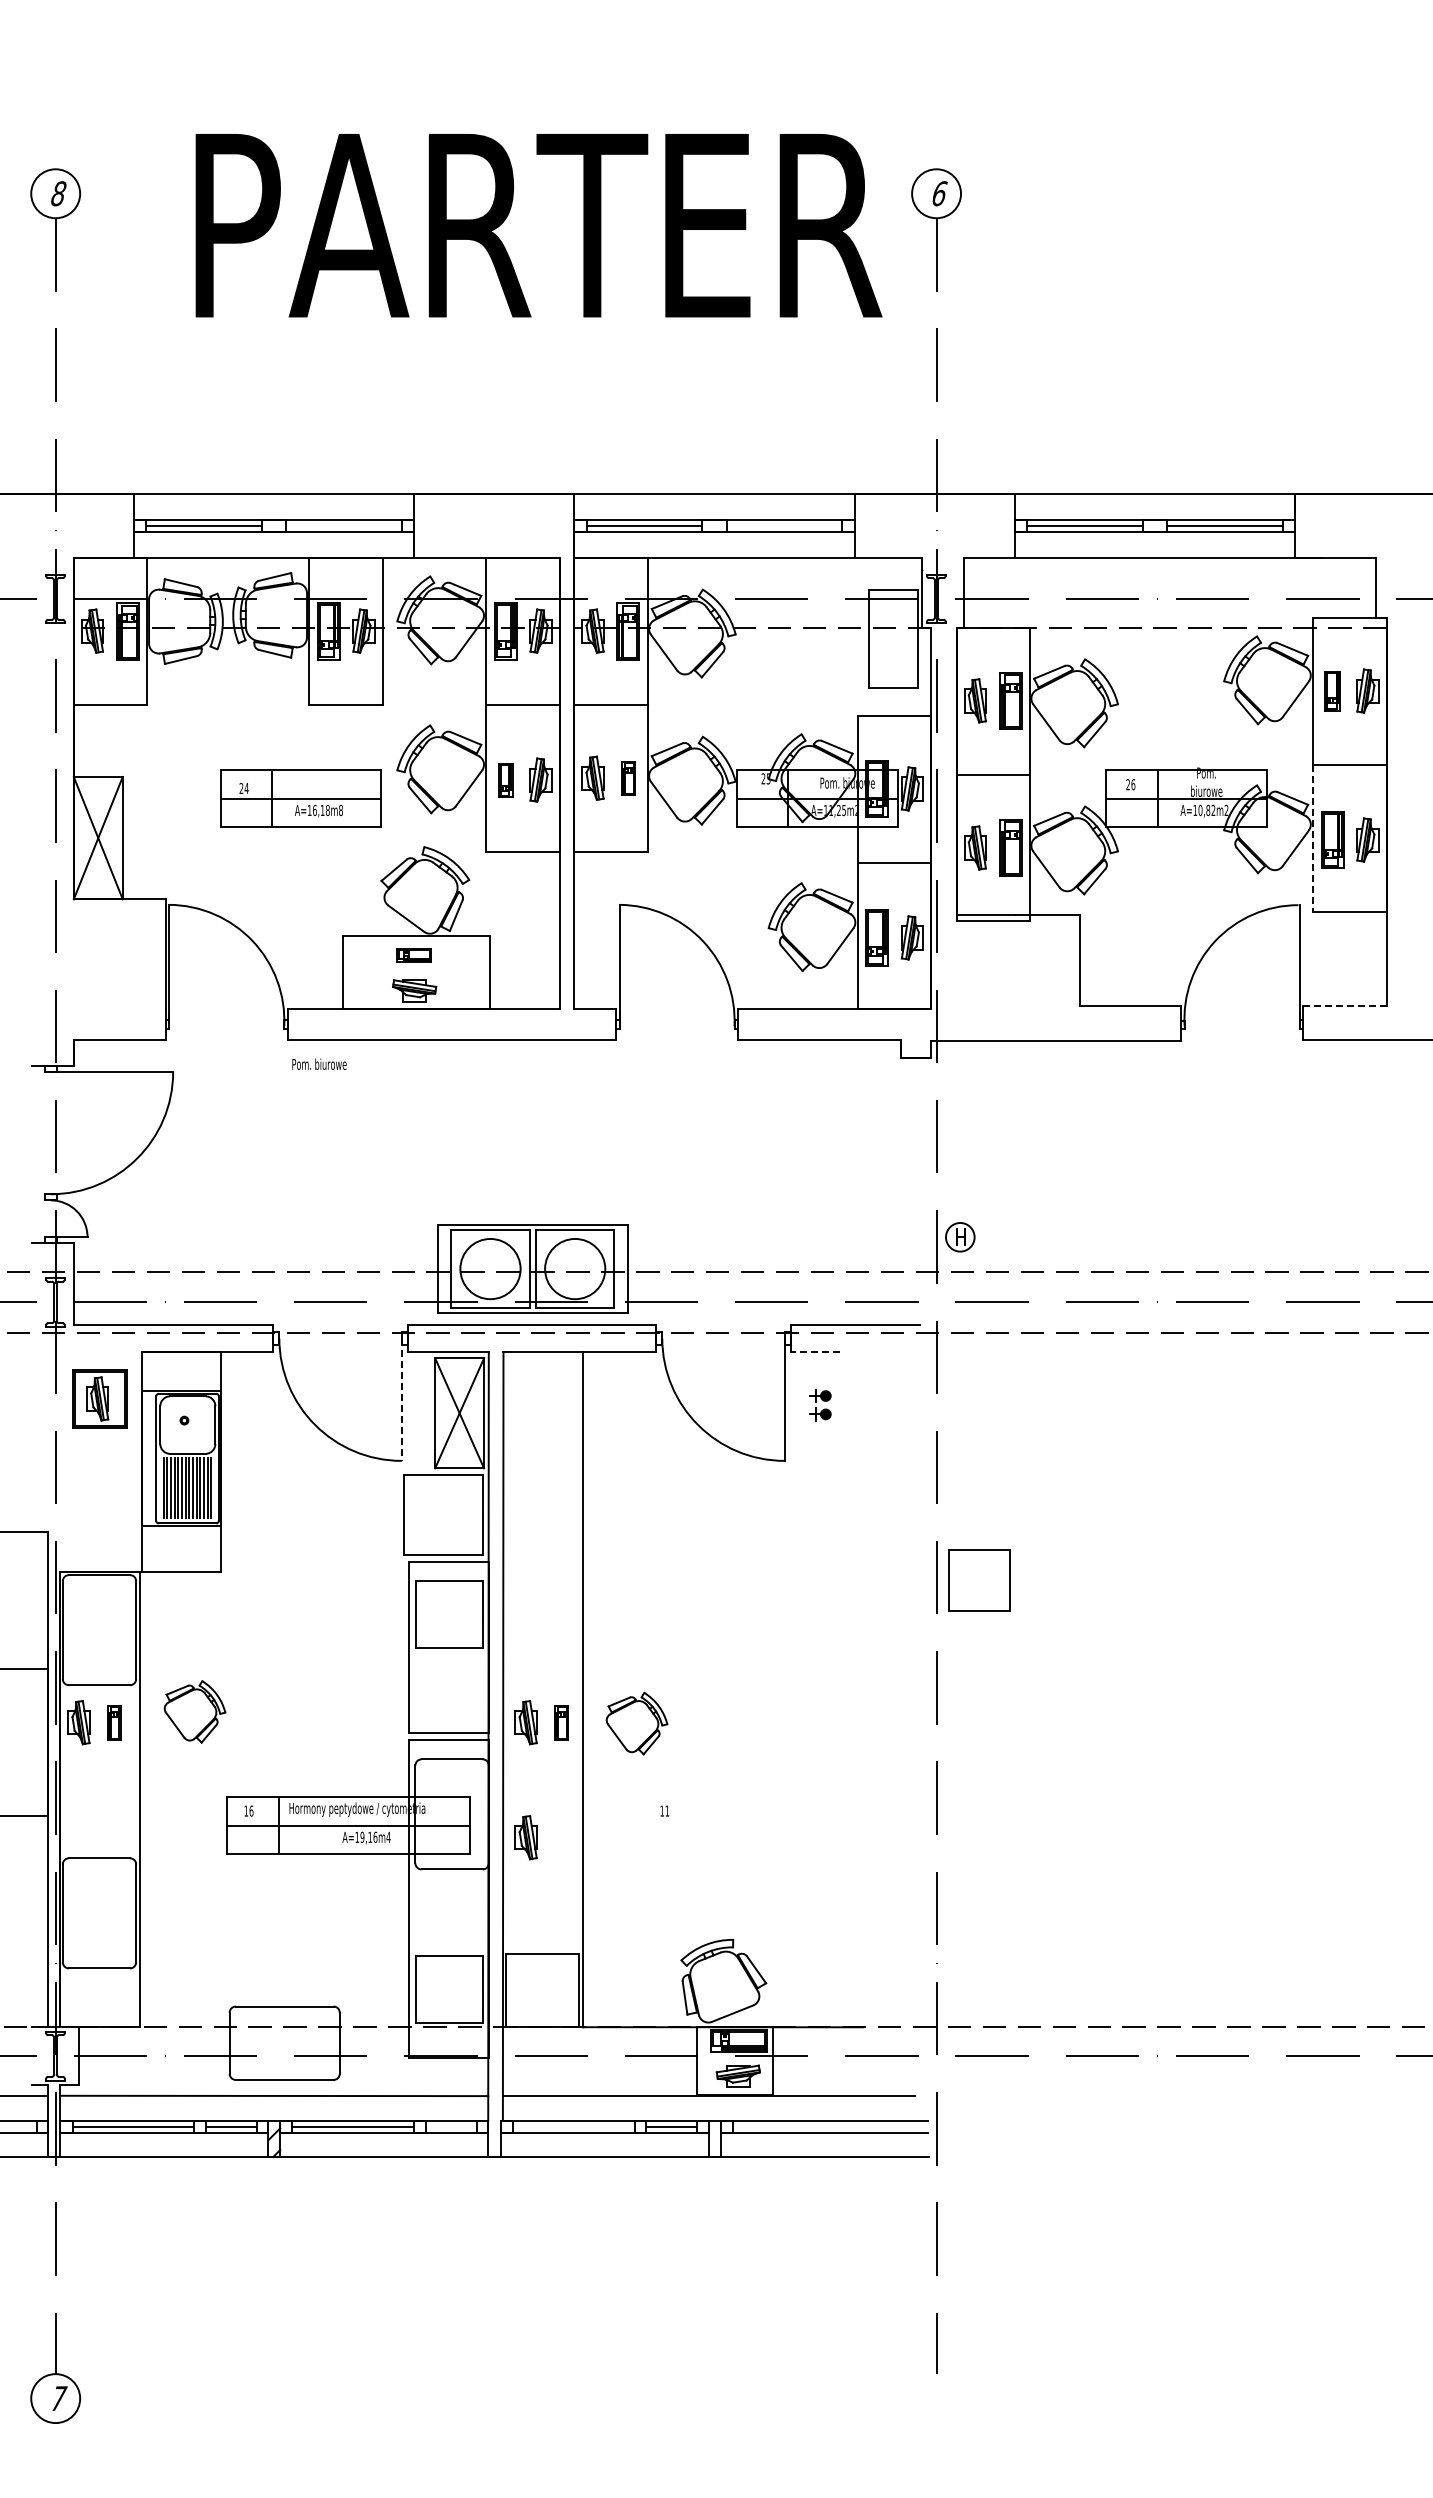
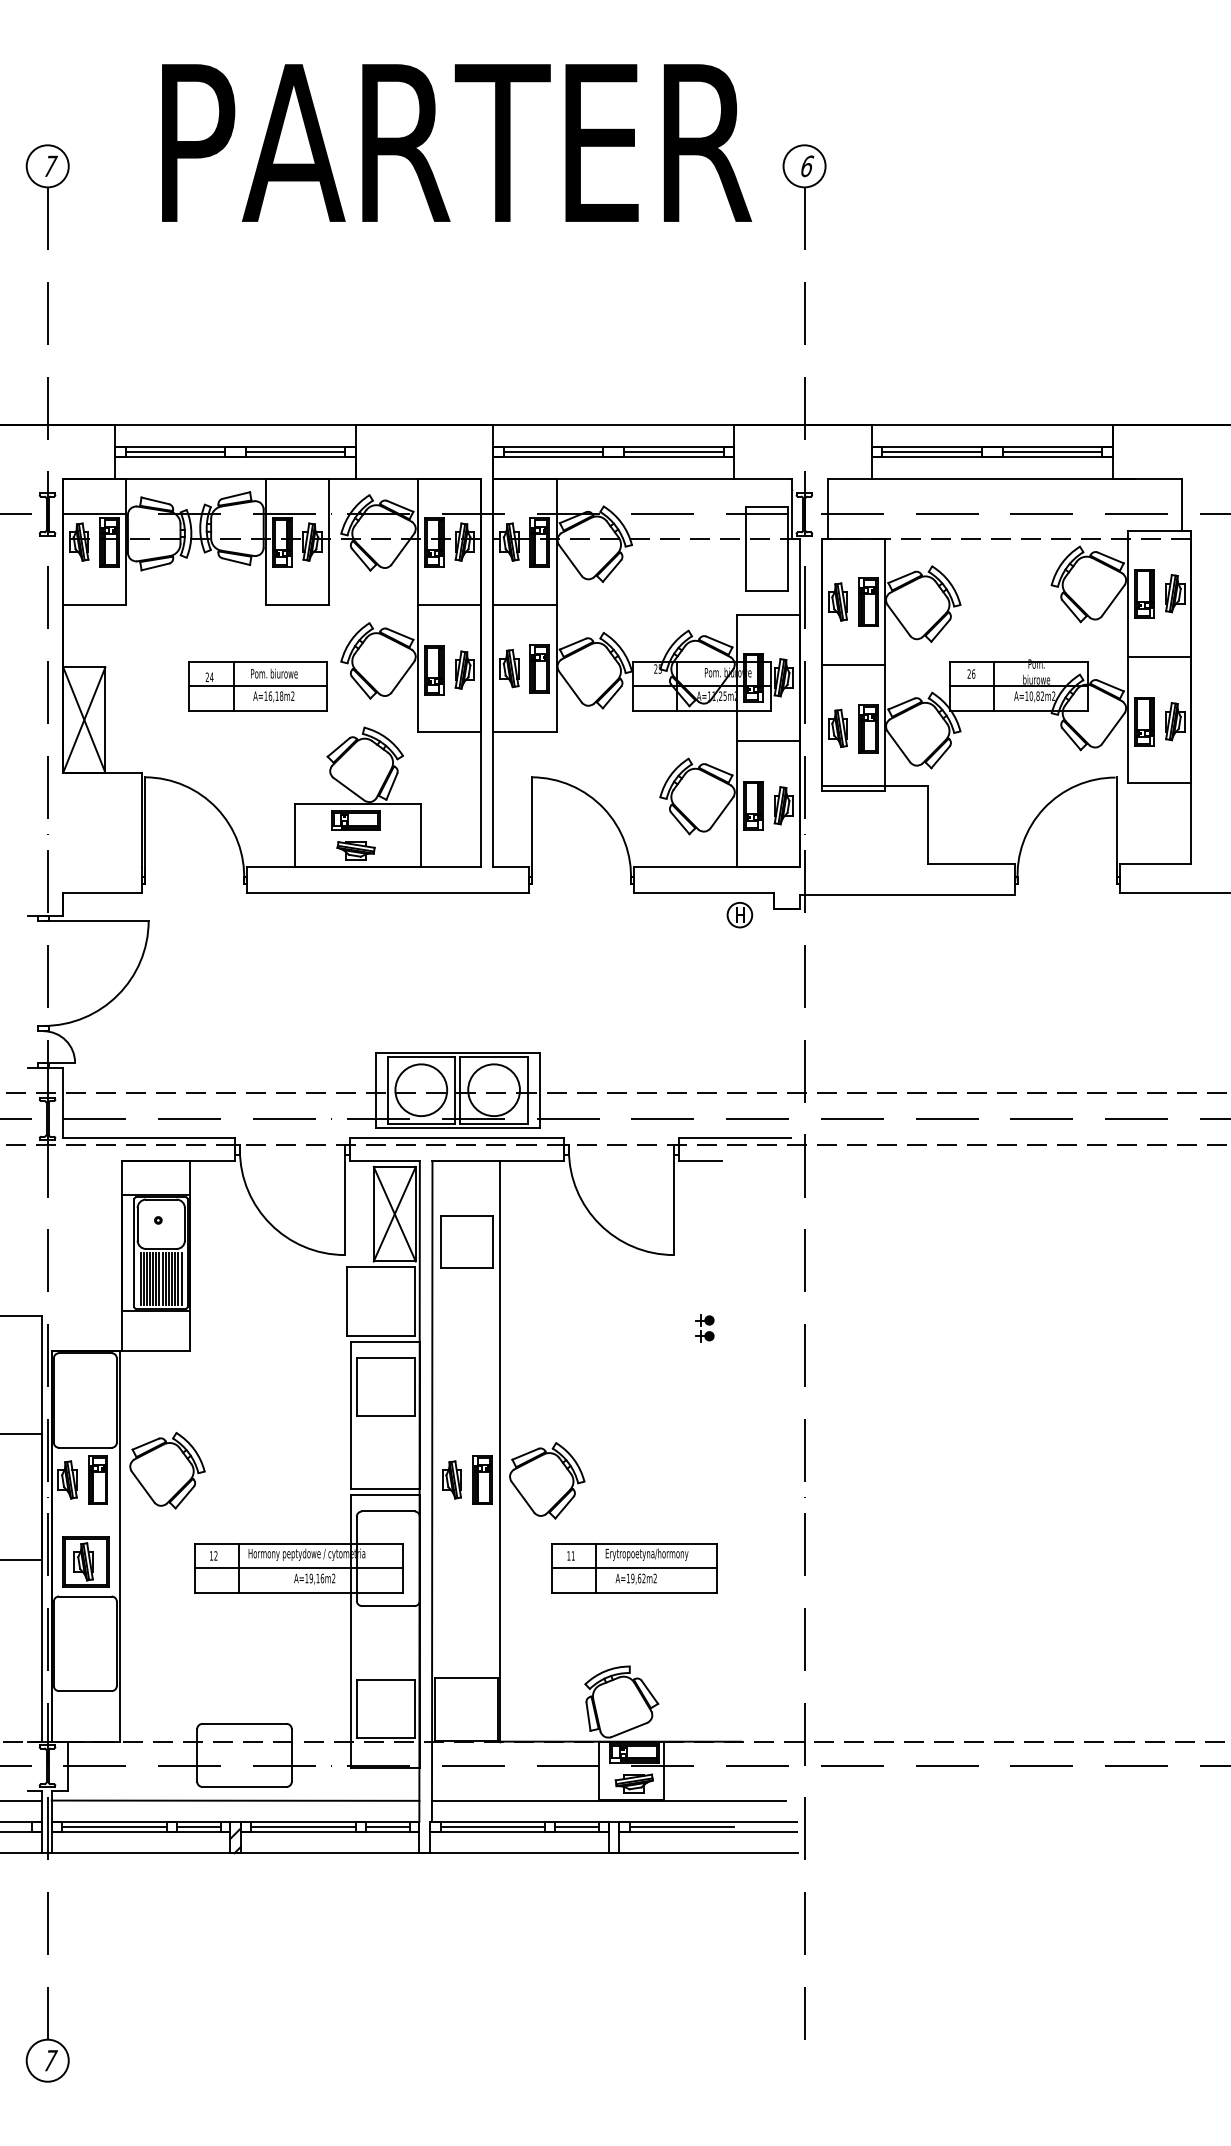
text: (59, 193) -> (51, 166), 8 -> 7
text: (538, 225) -> (456, 142), moved
line: (343, 526) -> (295, 452), added
line: (784, 526) -> (673, 452), added
part: (1332, 690) -> (1144, 593), size x1.43
part: (627, 778) -> (539, 668), size x1.67
part: (505, 780) -> (434, 670), size x1.67
text: (340, 810) -> (292, 696), A=16,18m8 -> A=16,18m2
line: (1313, 838) -> (1128, 720), dashed -> solid
part: (413, 955) -> (355, 820), size x1.67
line: (1344, 1005) -> (1155, 863), dashed -> solid
text: (319, 1063) -> (274, 673), moved
part: (960, 1237) -> (740, 915), moved
line: (815, 1352) -> (700, 1161), dashed -> solid
part: (99, 1398) -> (85, 1561), moved
line: (401, 1400) -> (344, 1203), dashed -> solid
part: (820, 1405) -> (704, 1328), moved
part: (979, 1580) -> (466, 1241), moved
part: (194, 1711) -> (166, 1470), size x1.43
part: (113, 1722) -> (97, 1479), size x1.67
part: (560, 1722) -> (481, 1479), size x1.67
part: (636, 1723) -> (546, 1480), size x1.43
text: (251, 1810) -> (215, 1555), 16 -> 12
part: (737, 1825) -> (633, 1568), added
text: (388, 1836) -> (333, 1577), A=19,16m4 -> A=19,16m2
part: (525, 1837) -> (451, 1578), removed
line: (450, 2126) -> (386, 1826), added
line: (573, 2126) -> (492, 1826), added
line: (793, 2126) -> (681, 1826), added

